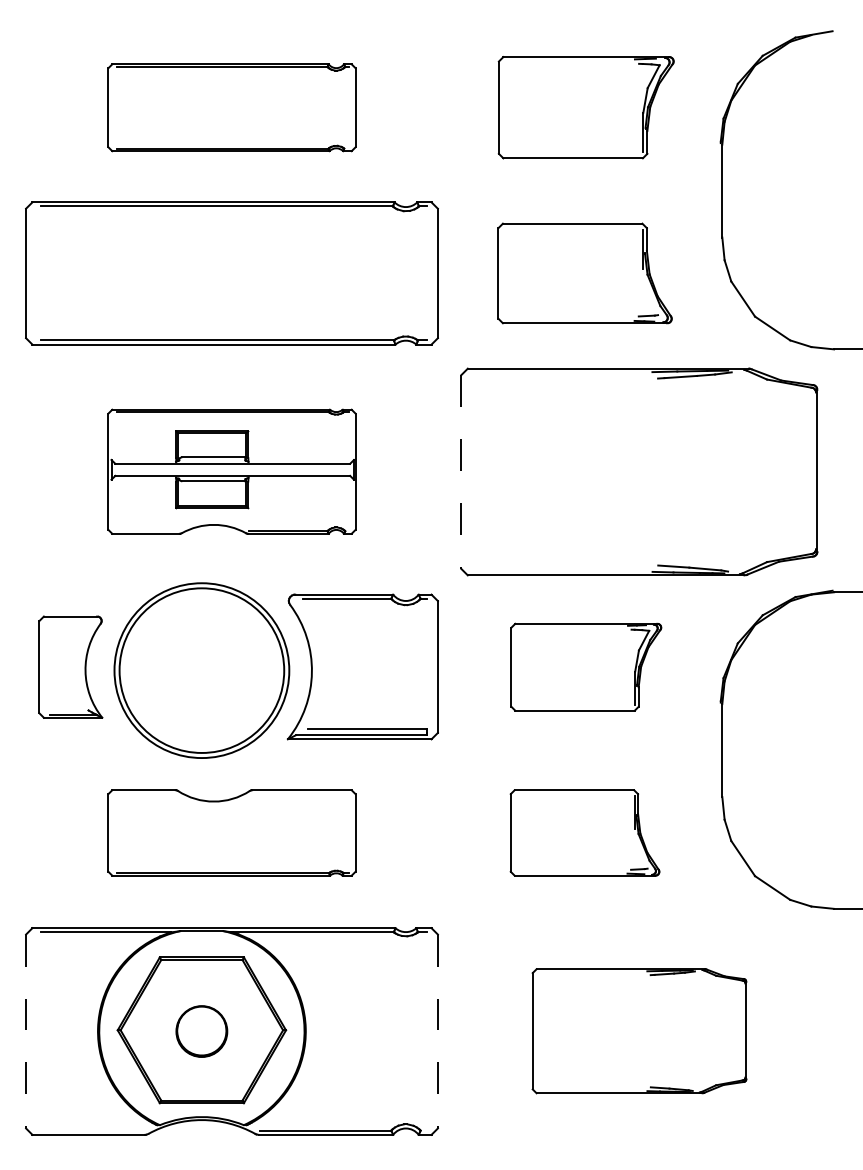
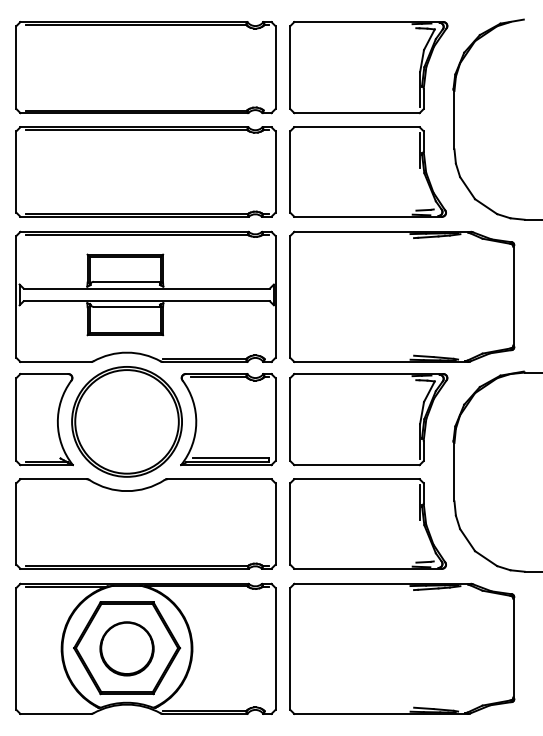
part: (231, 107) -> (145, 67), size x1.67
part: (585, 107) -> (368, 67), size x1.43
part: (584, 272) -> (367, 171), size x1.43
part: (231, 471) -> (145, 296), size x1.67
line: (461, 471) -> (290, 296), dashed -> solid
part: (70, 666) -> (44, 419), size x1.43
part: (585, 666) -> (368, 419), size x1.67
part: (231, 832) -> (145, 523), size x1.67
part: (584, 832) -> (367, 523), size x1.67
line: (26, 1030) -> (16, 648), dashed -> solid
circle: (201, 1030) -> (126, 648), size x1.67
line: (437, 1030) -> (275, 648), dashed -> solid
part: (639, 1030) -> (402, 648), size x1.67

